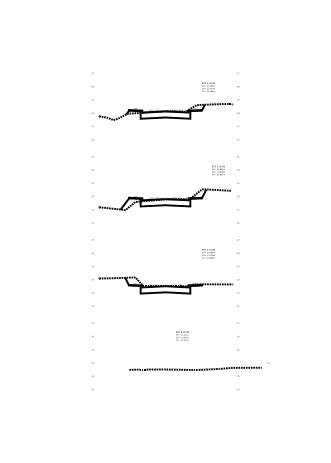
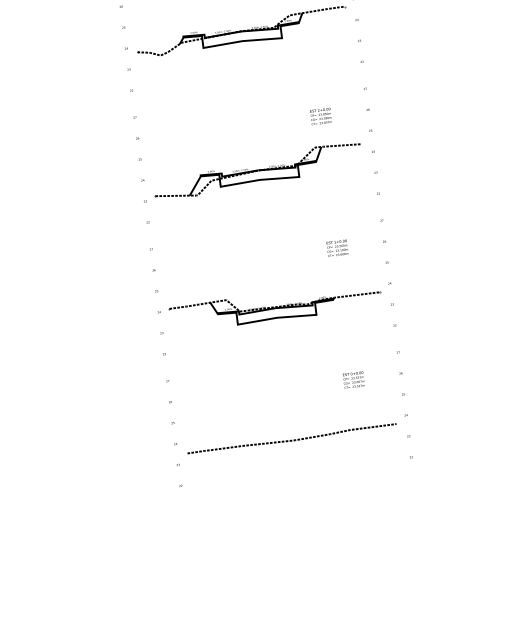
text: (218, 170) -> (321, 116), moved
text: (182, 335) -> (353, 379), moved
part: (199, 366) -> (297, 434), moved

